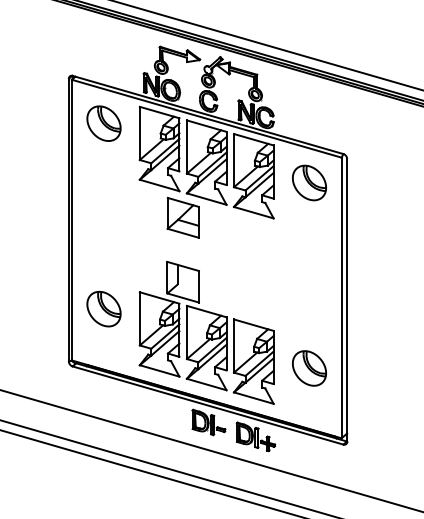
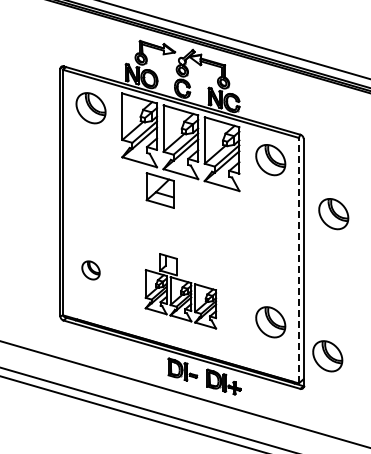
part: (381, 245) -> (333, 214), added
line: (341, 297) -> (298, 260), solid -> dashed
part: (103, 309) -> (90, 270), size x0.6
part: (206, 333) -> (180, 291), size x0.6
part: (374, 407) -> (327, 356), added

